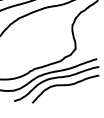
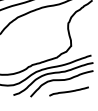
line: (72, 97) -> (68, 91), added

